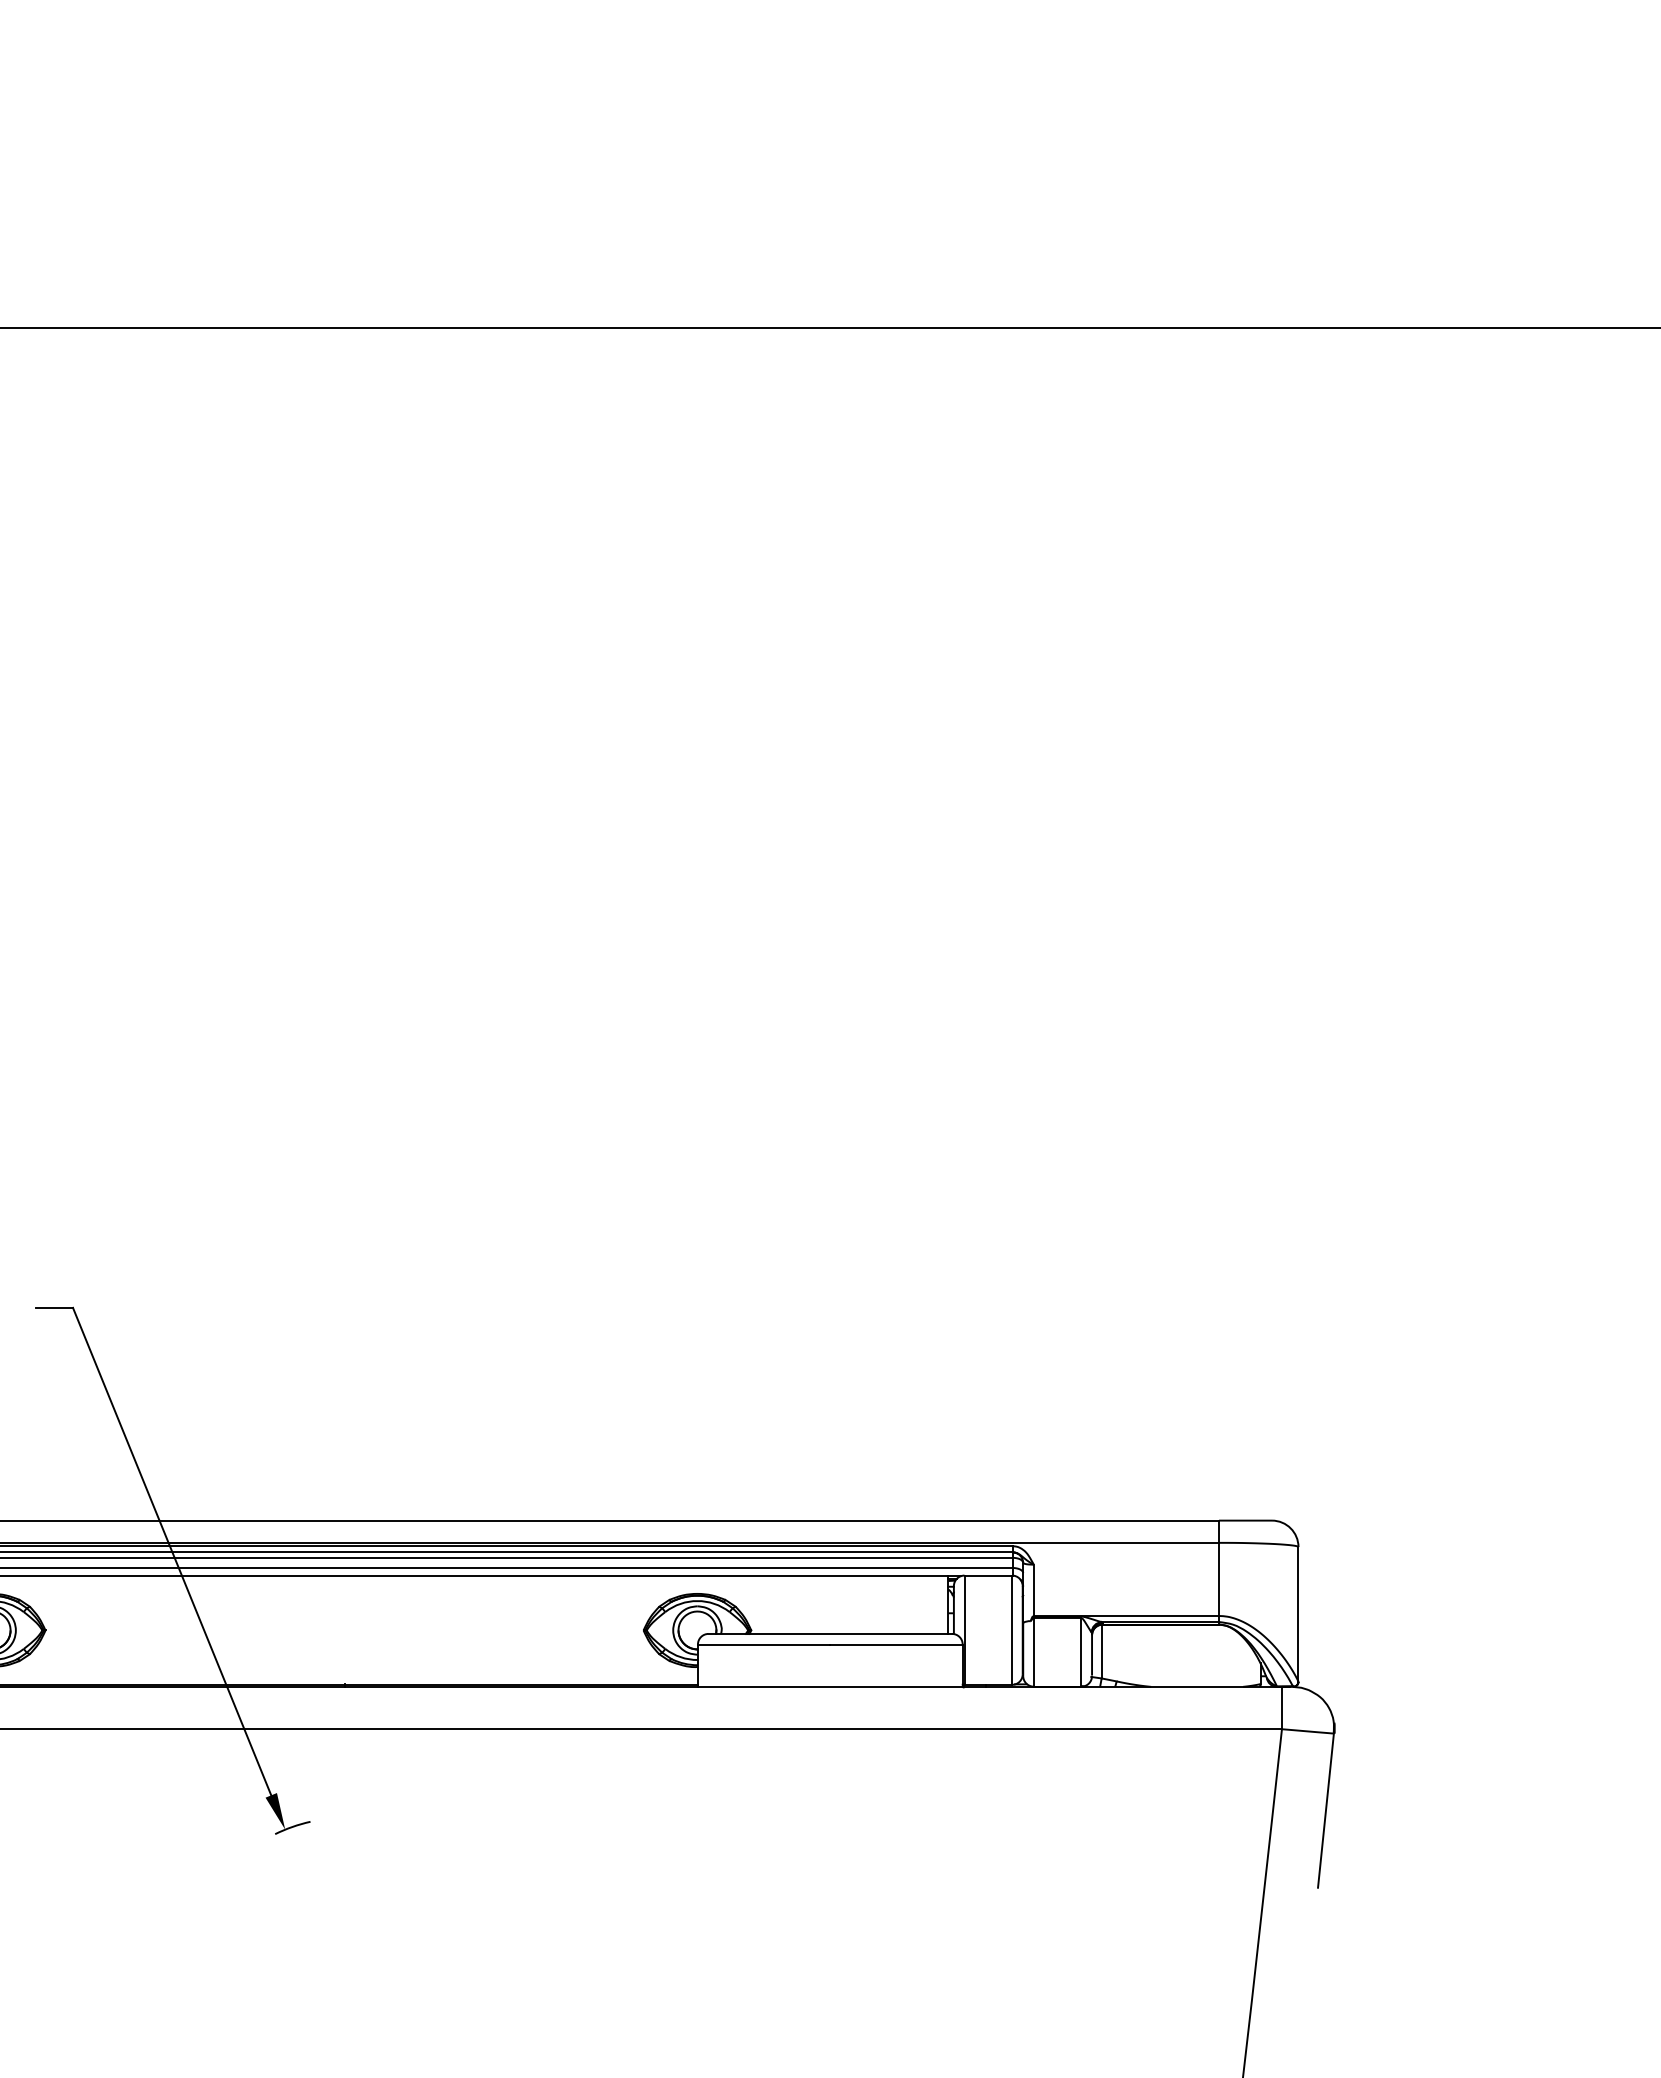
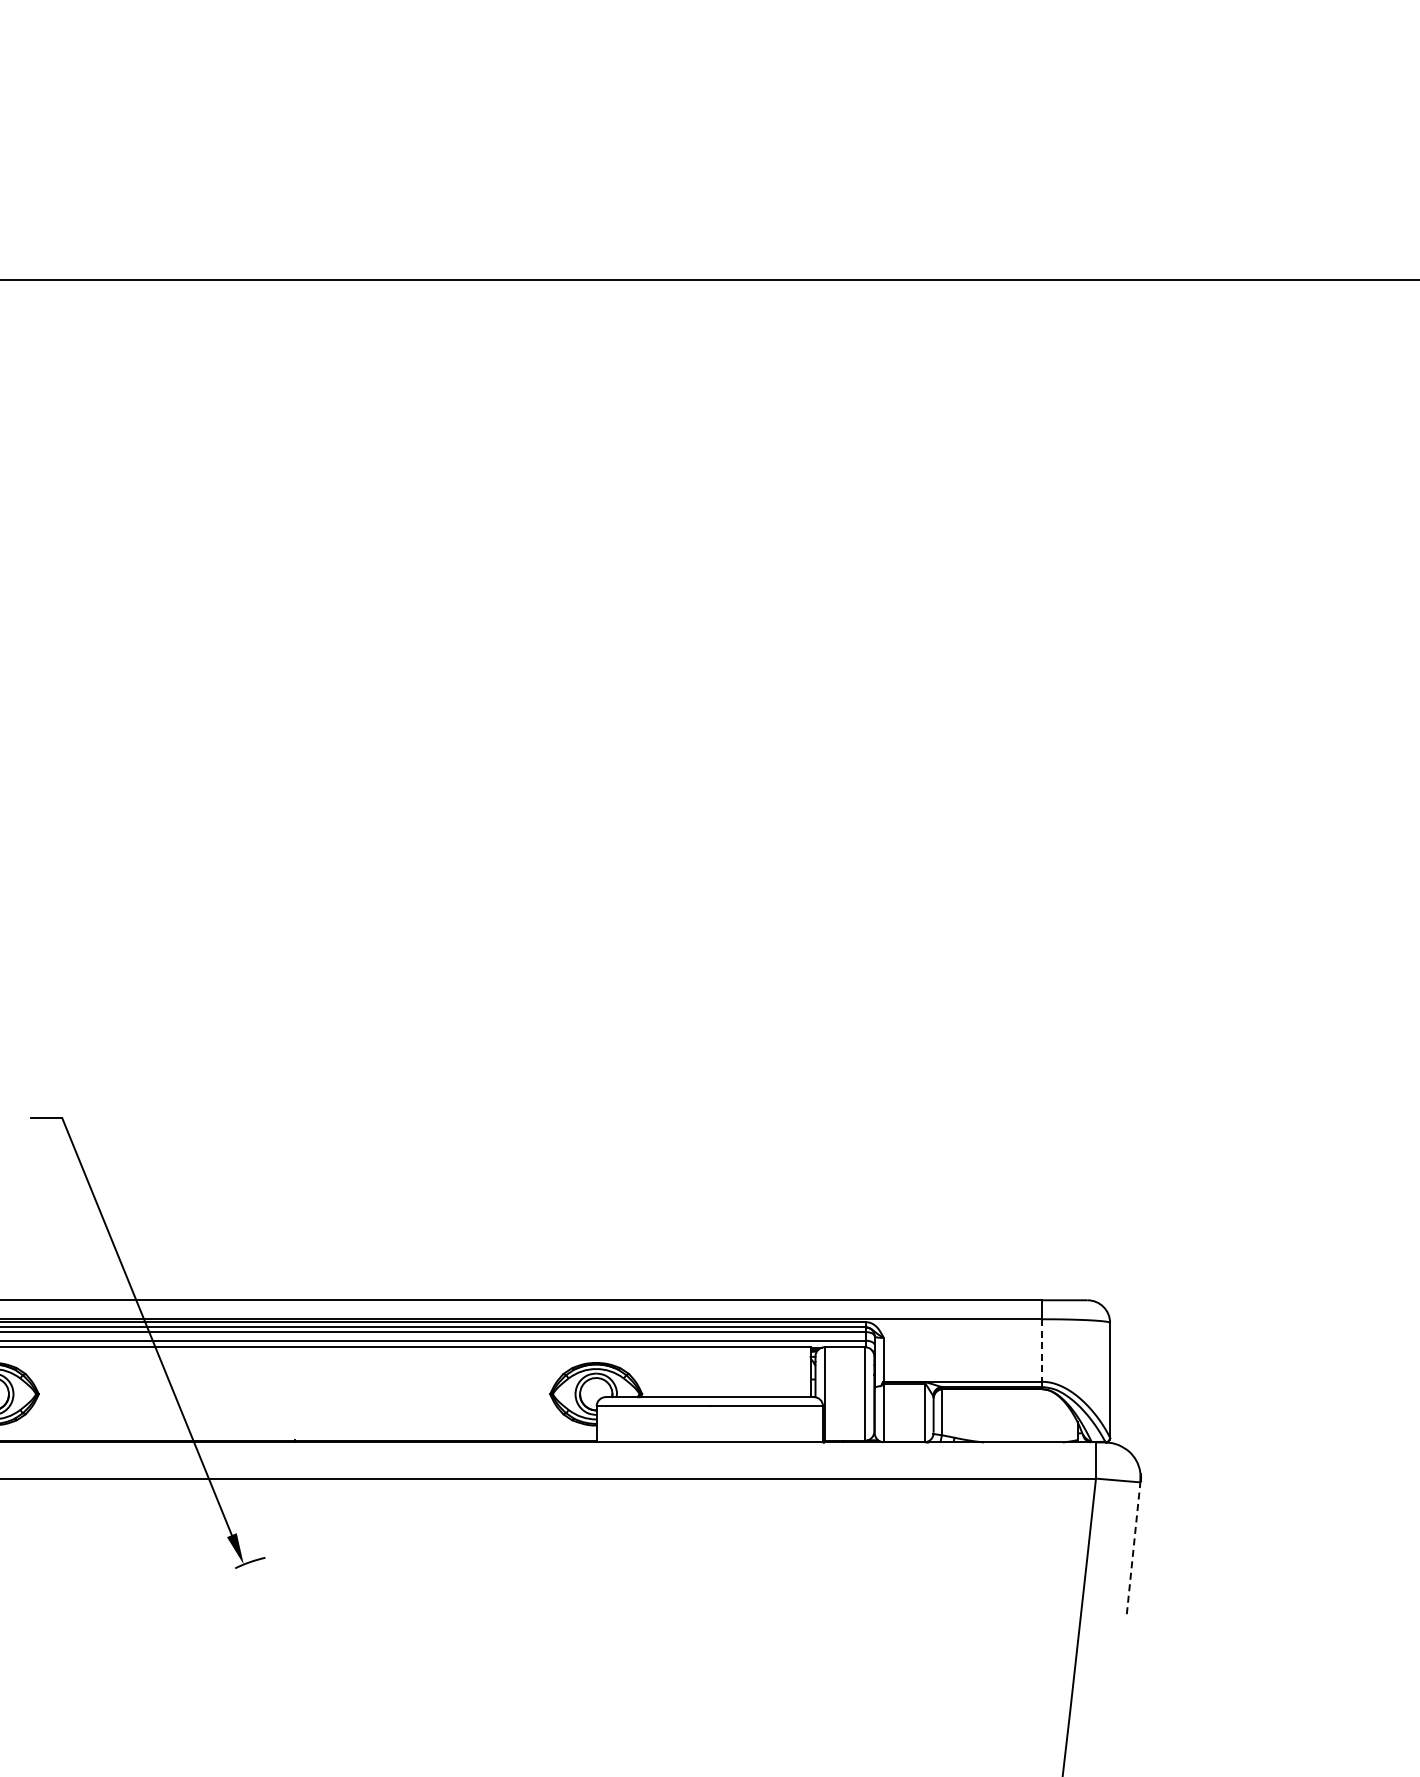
line: (1219, 1580) -> (1042, 1351), solid -> dashed
line: (1325, 1809) -> (1133, 1547), solid -> dashed

